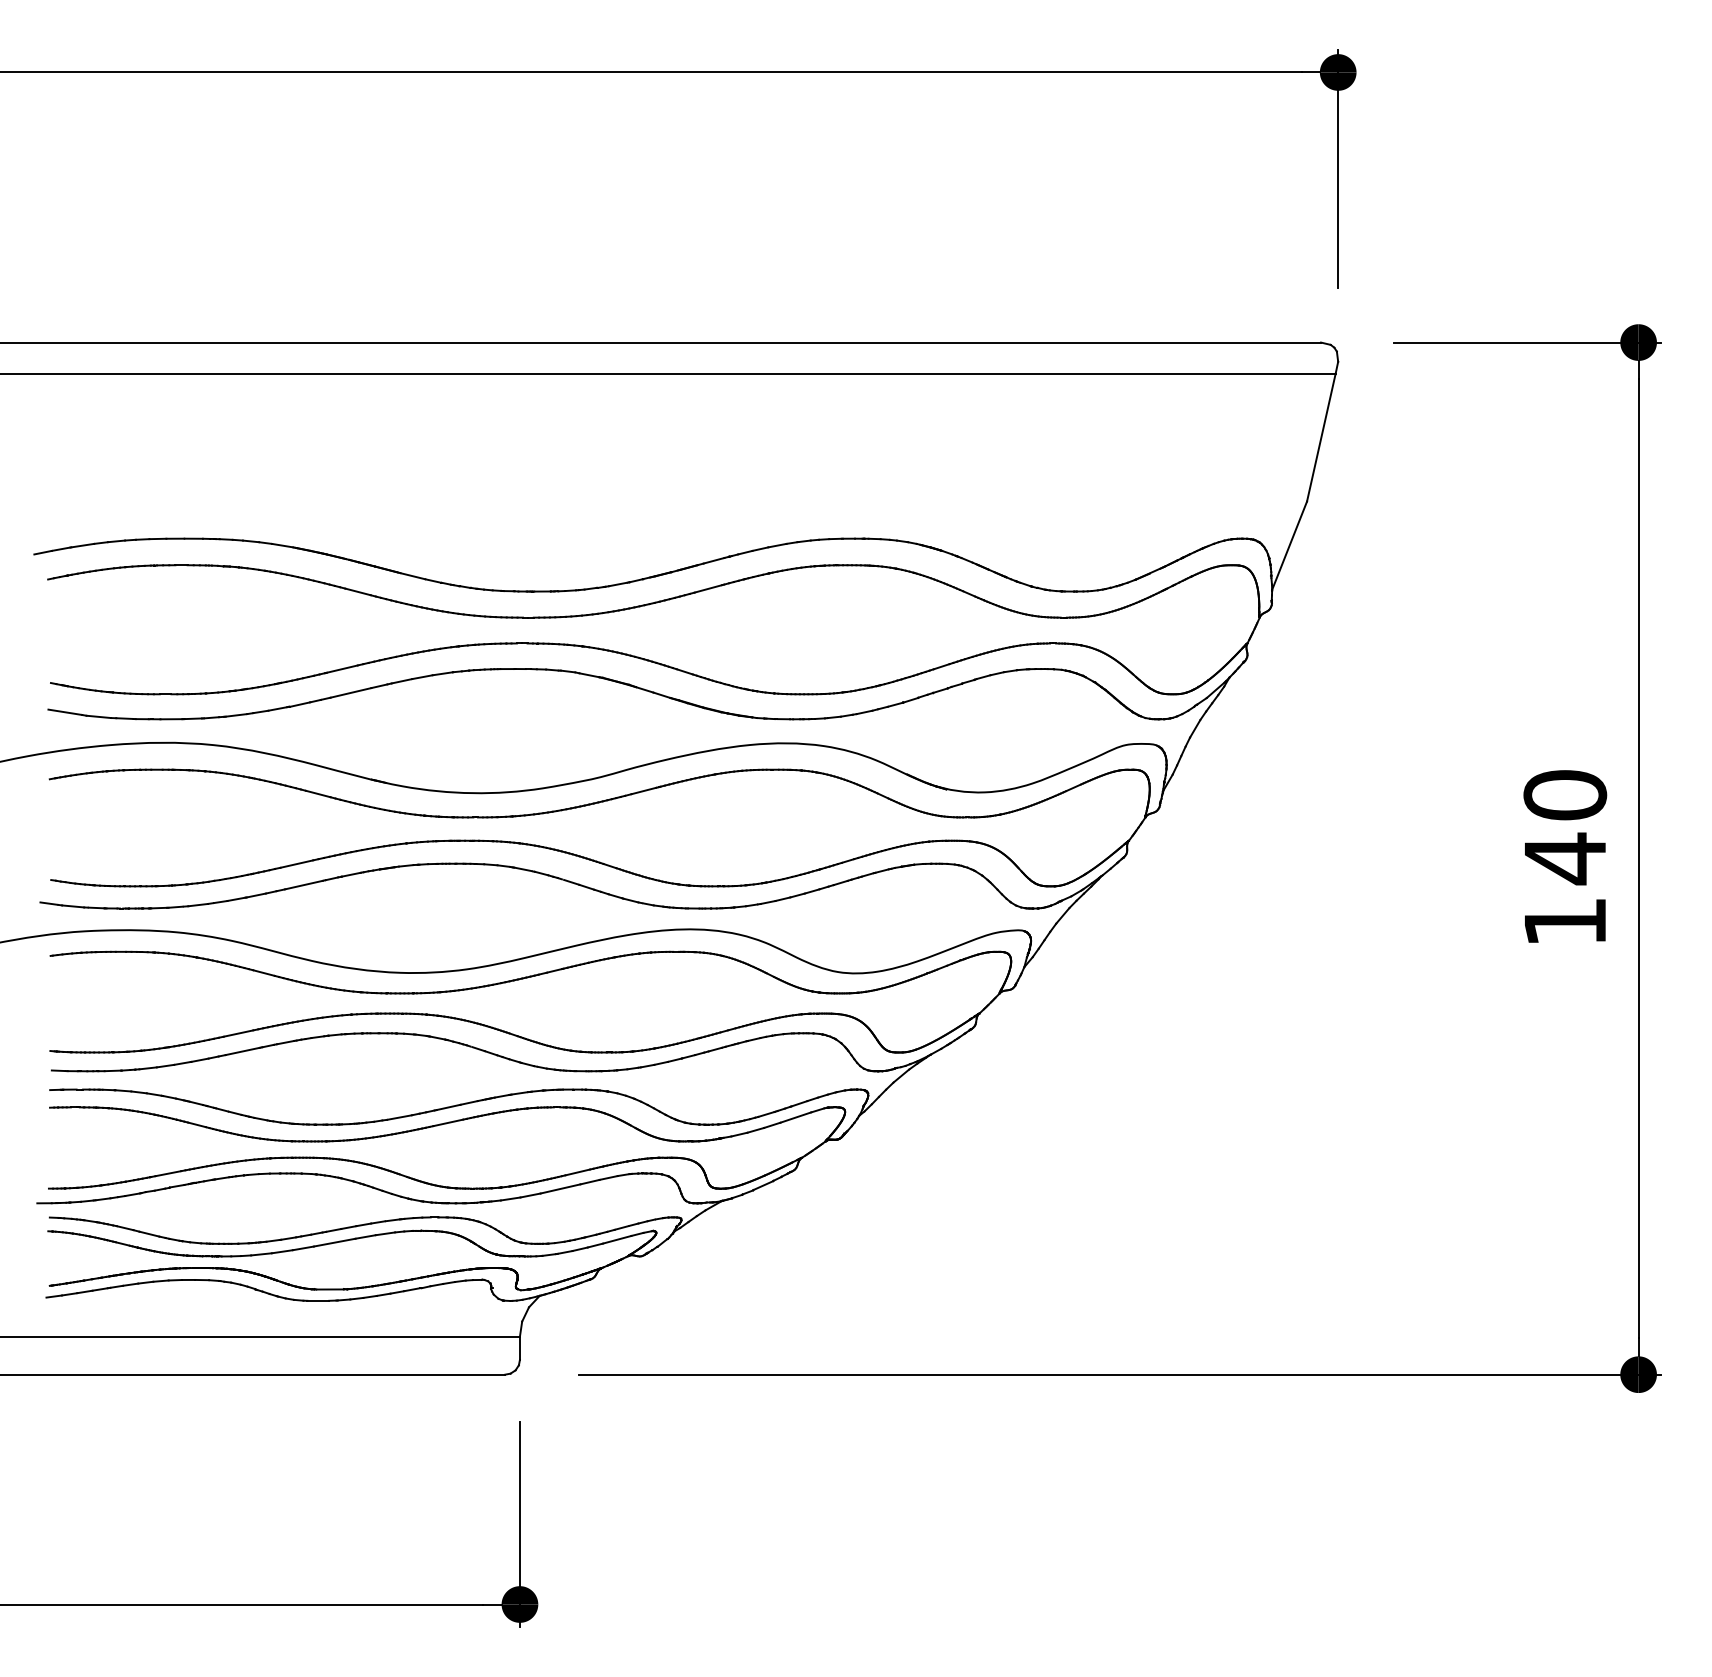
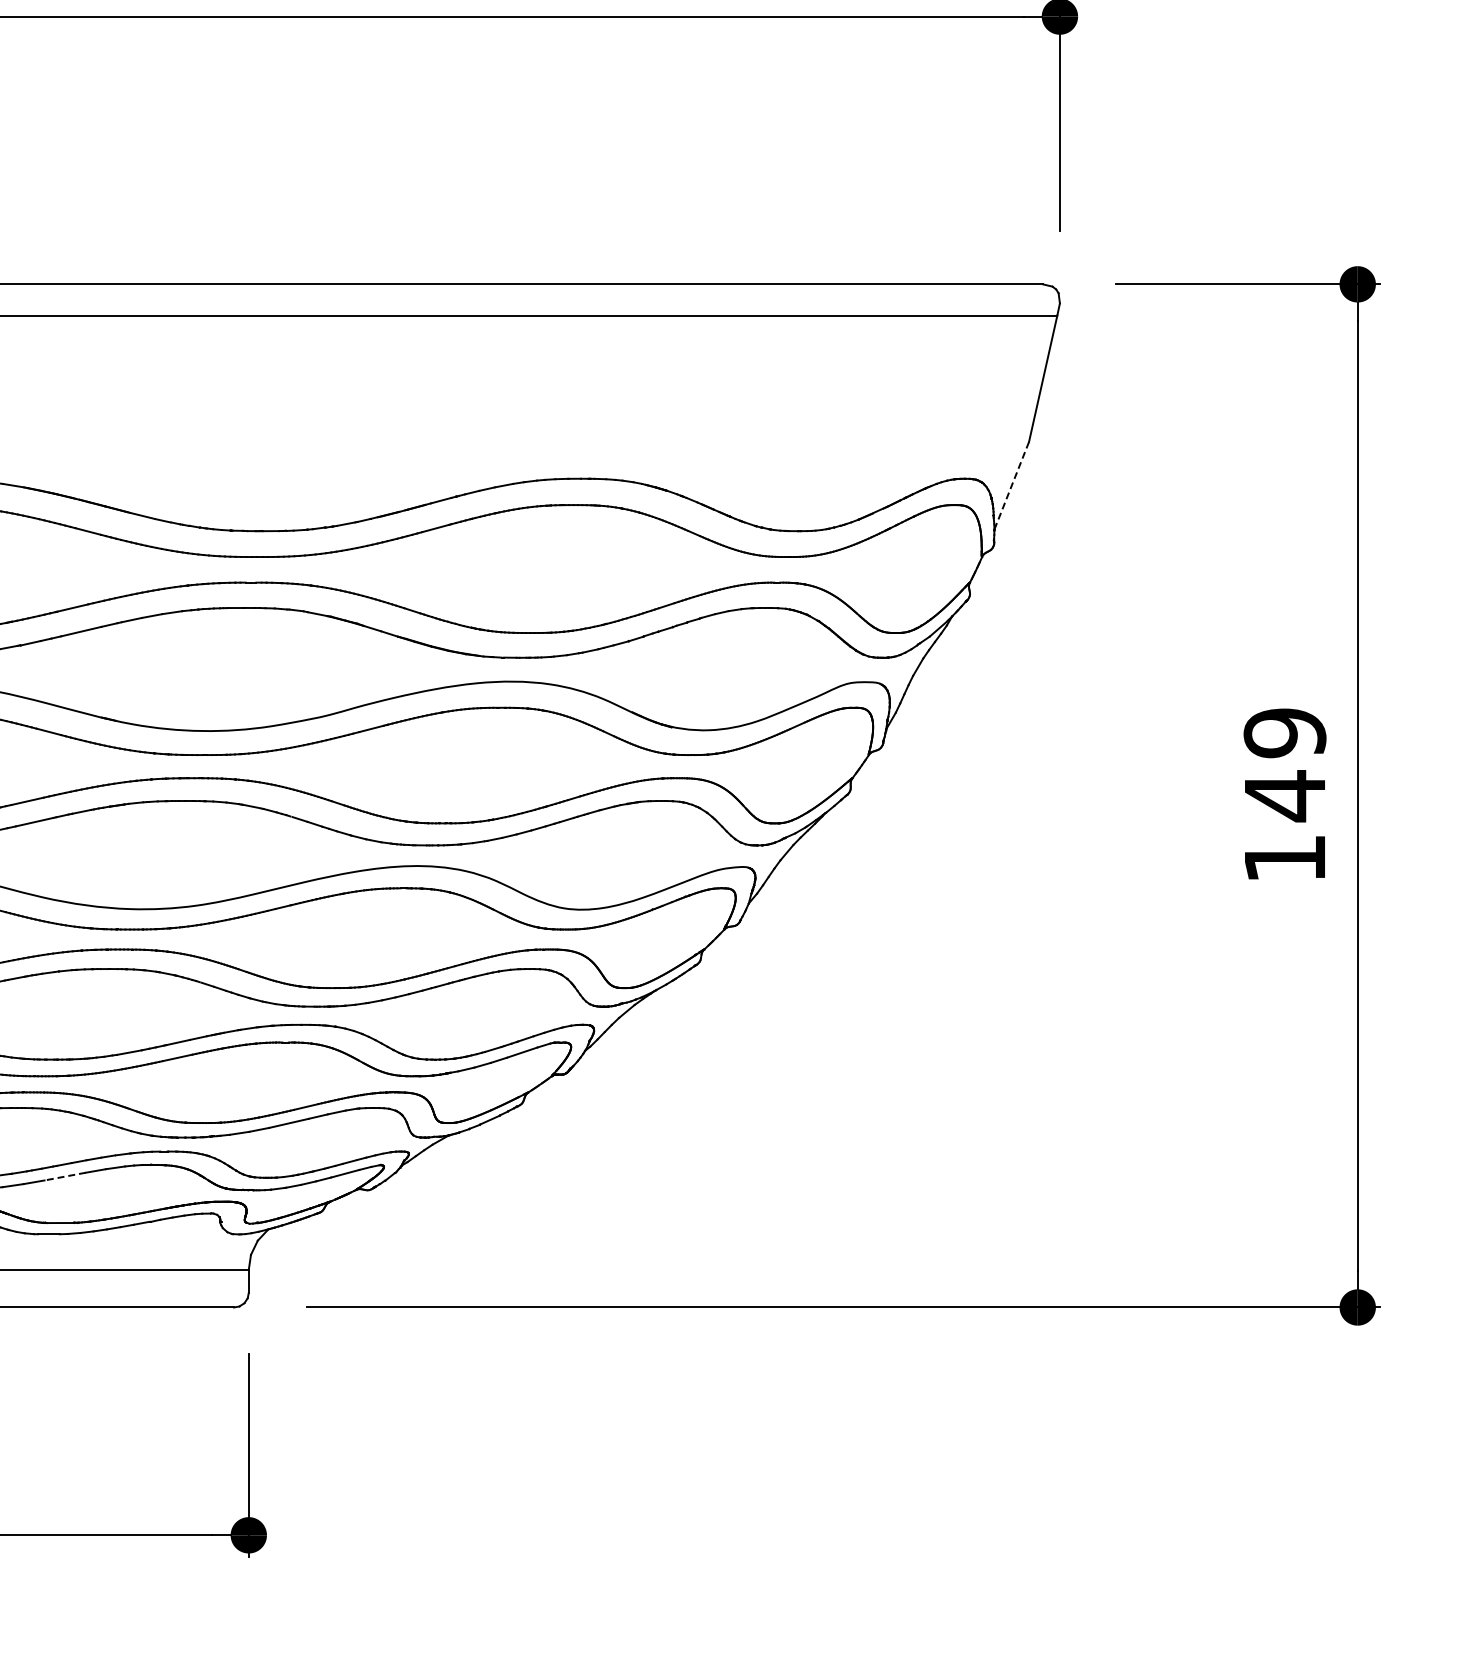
line: (1289, 545) -> (1011, 485), solid -> dashed
text: (1565, 795) -> (1285, 733), 140 -> 149
line: (334, 1242) -> (64, 1176), solid -> dashed

